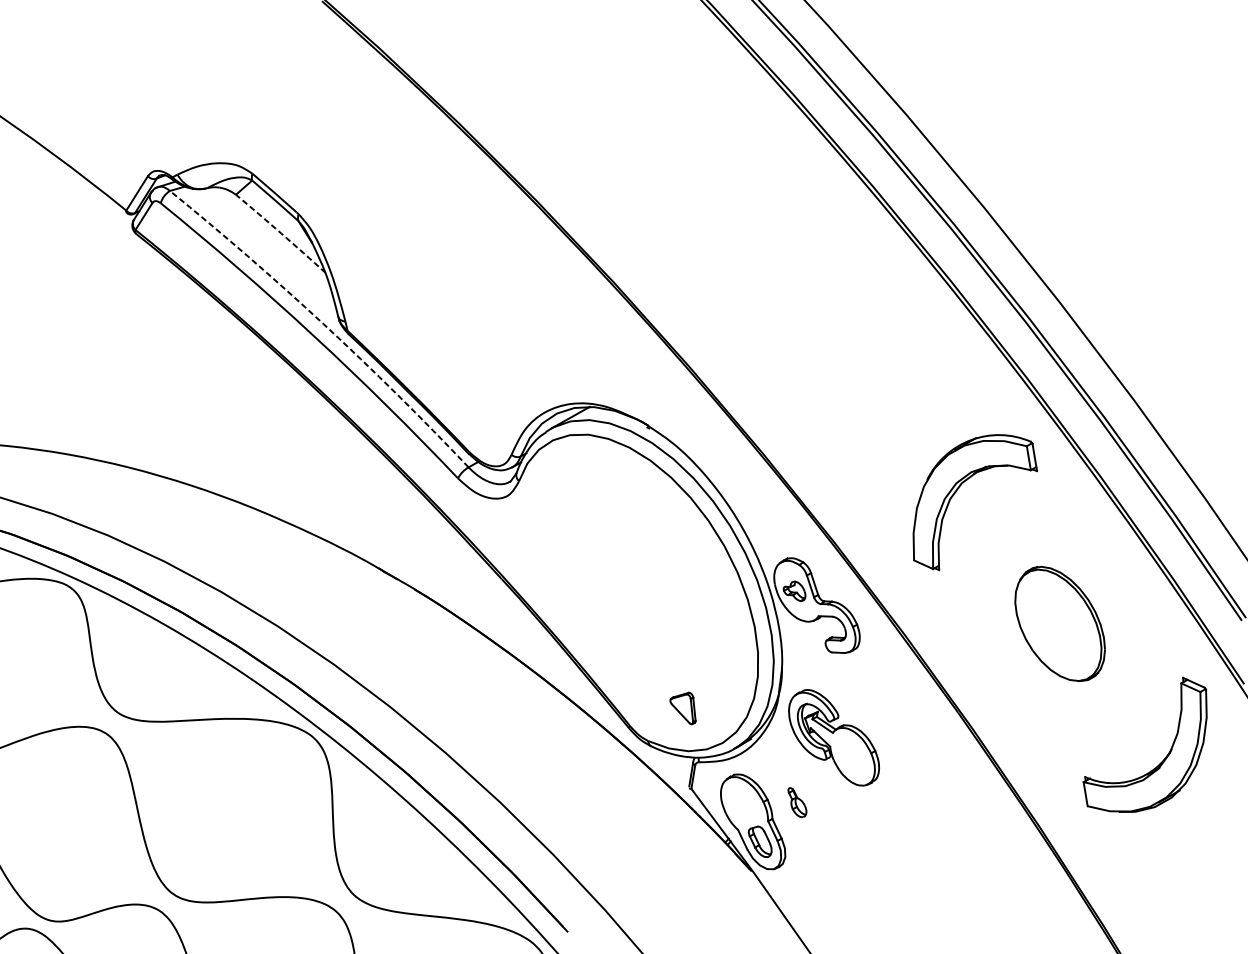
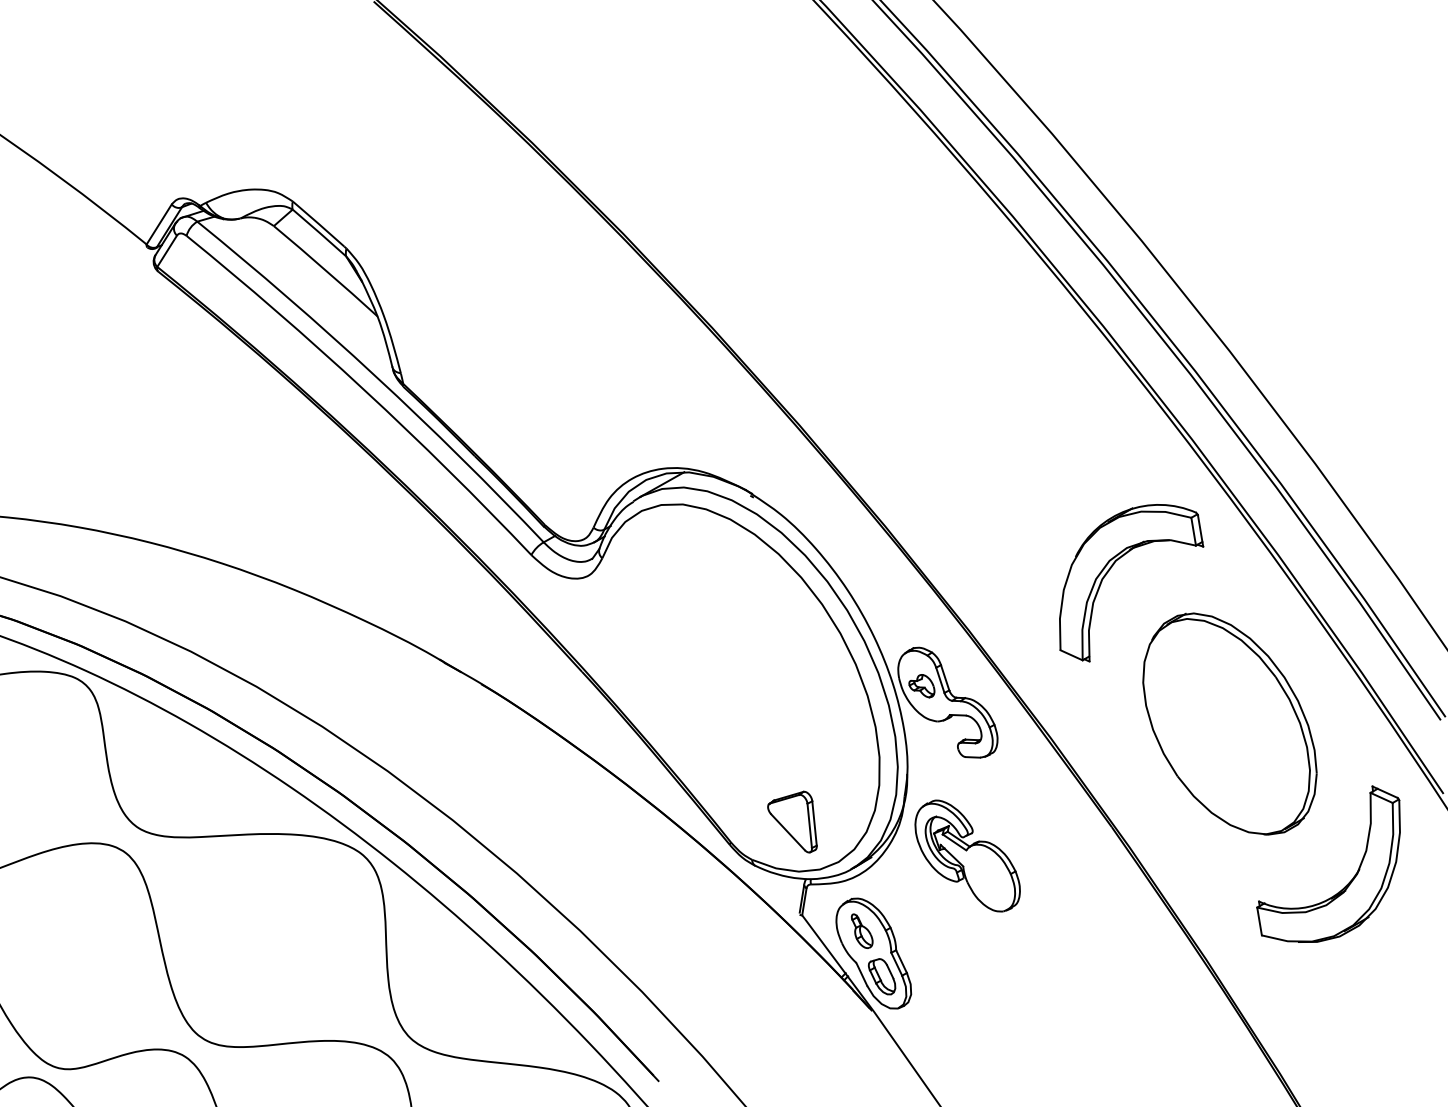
arc: (281, 233) -> (326, 270), dashed -> solid
arc: (323, 324) -> (375, 376), dashed -> solid
part: (1059, 623) -> (1229, 723), size x1.67
part: (683, 708) -> (792, 821), size x1.67
part: (796, 801) -> (861, 930), moved

